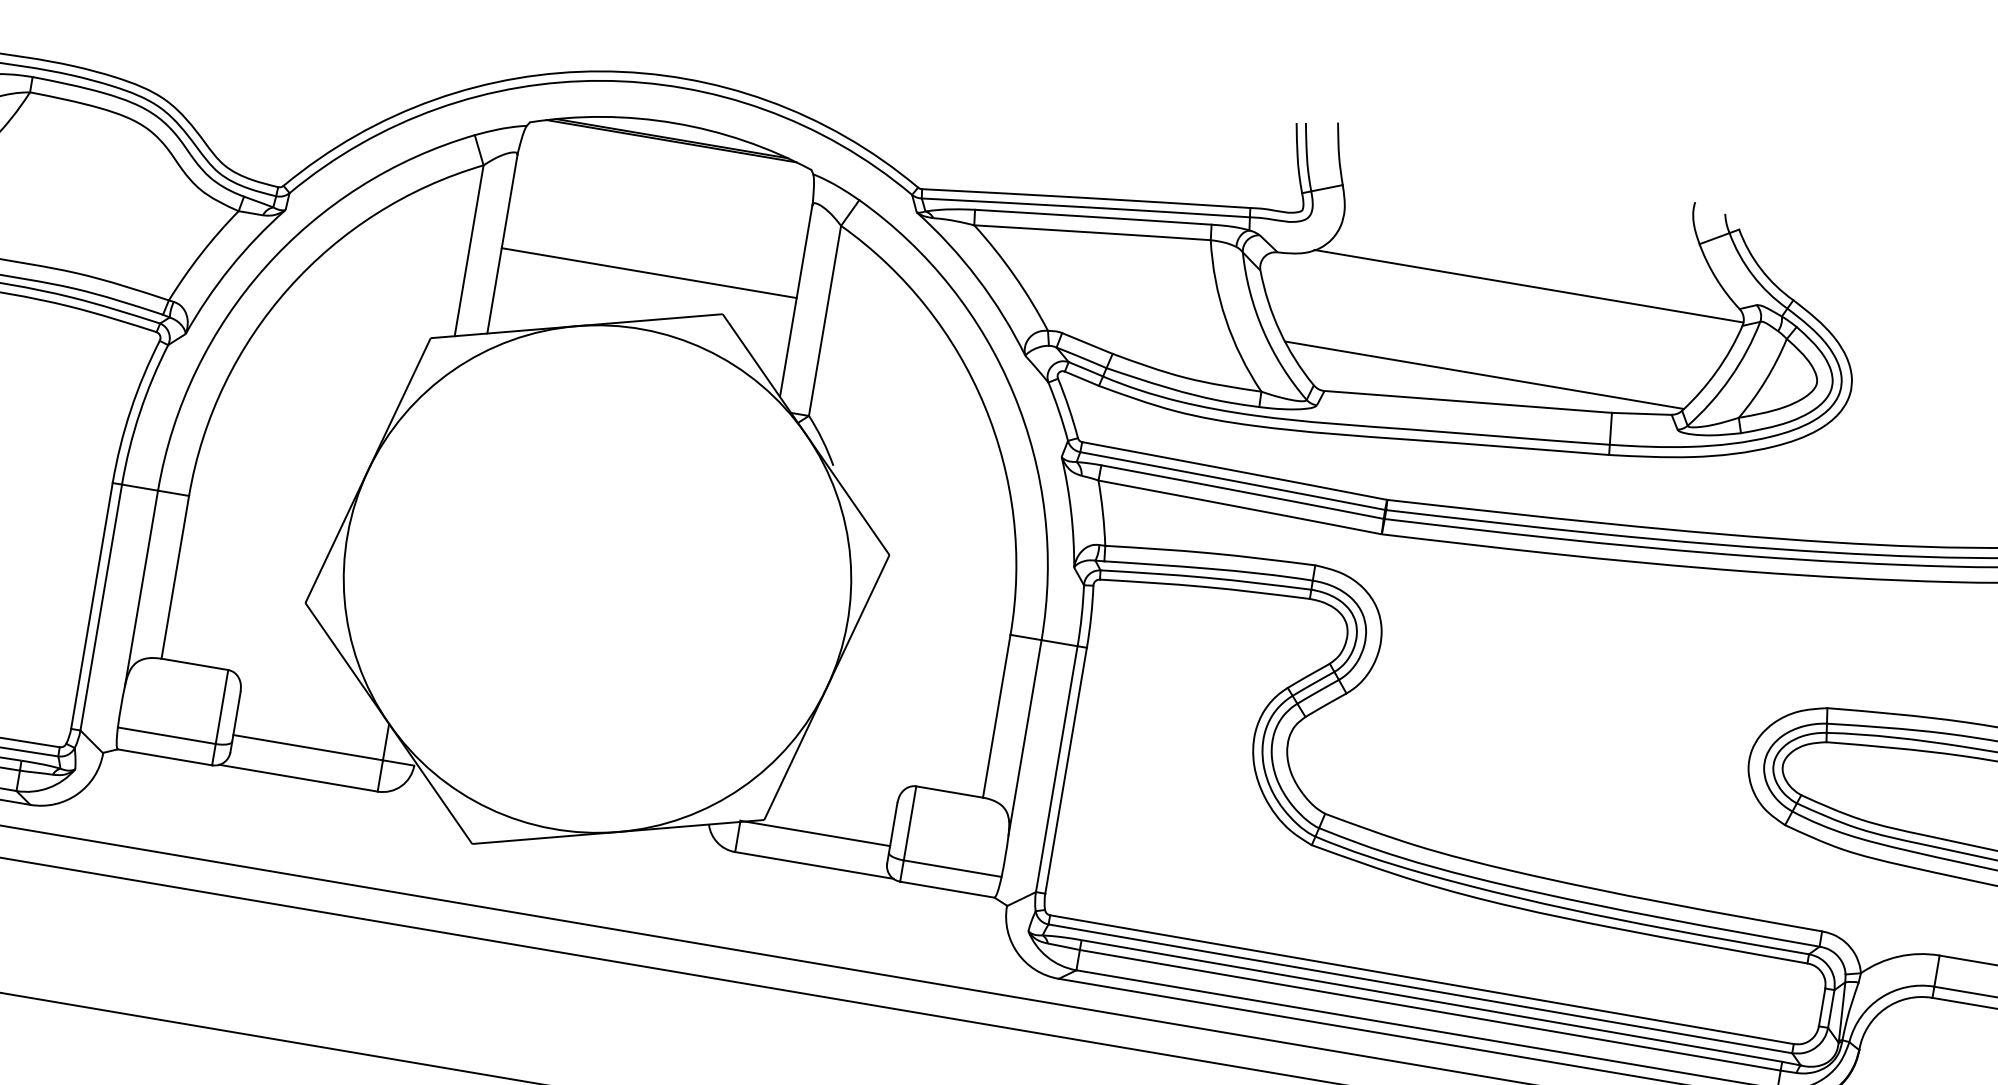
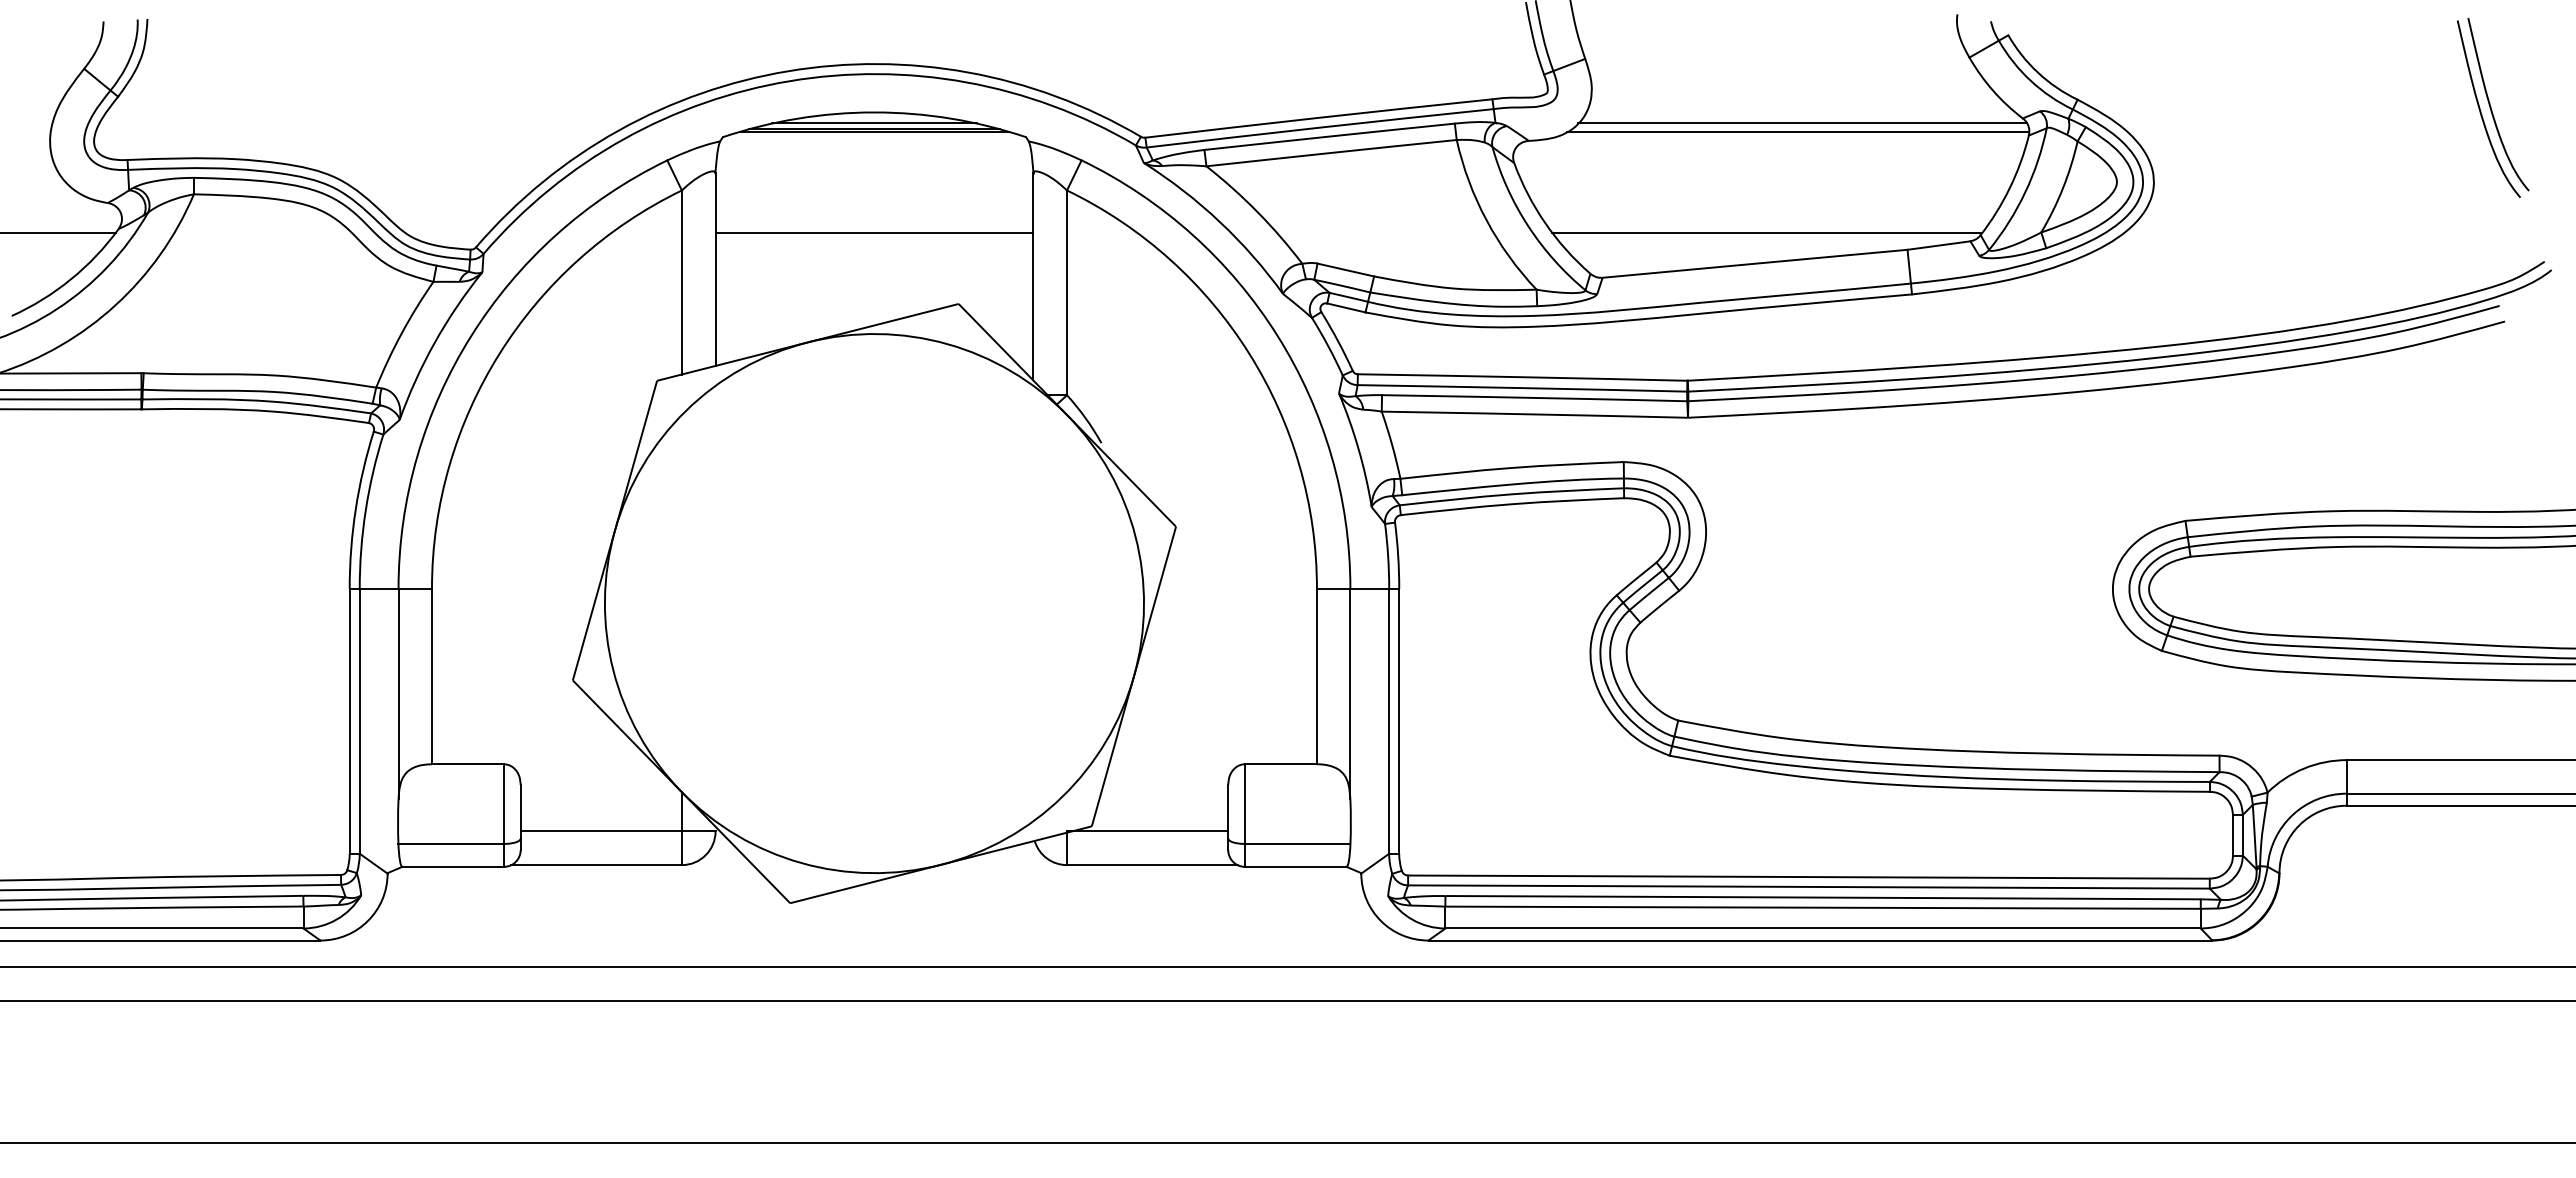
line: (672, 133) -> (874, 123), added
line: (649, 272) -> (874, 232), moved
line: (1534, 279) -> (1802, 123), added

